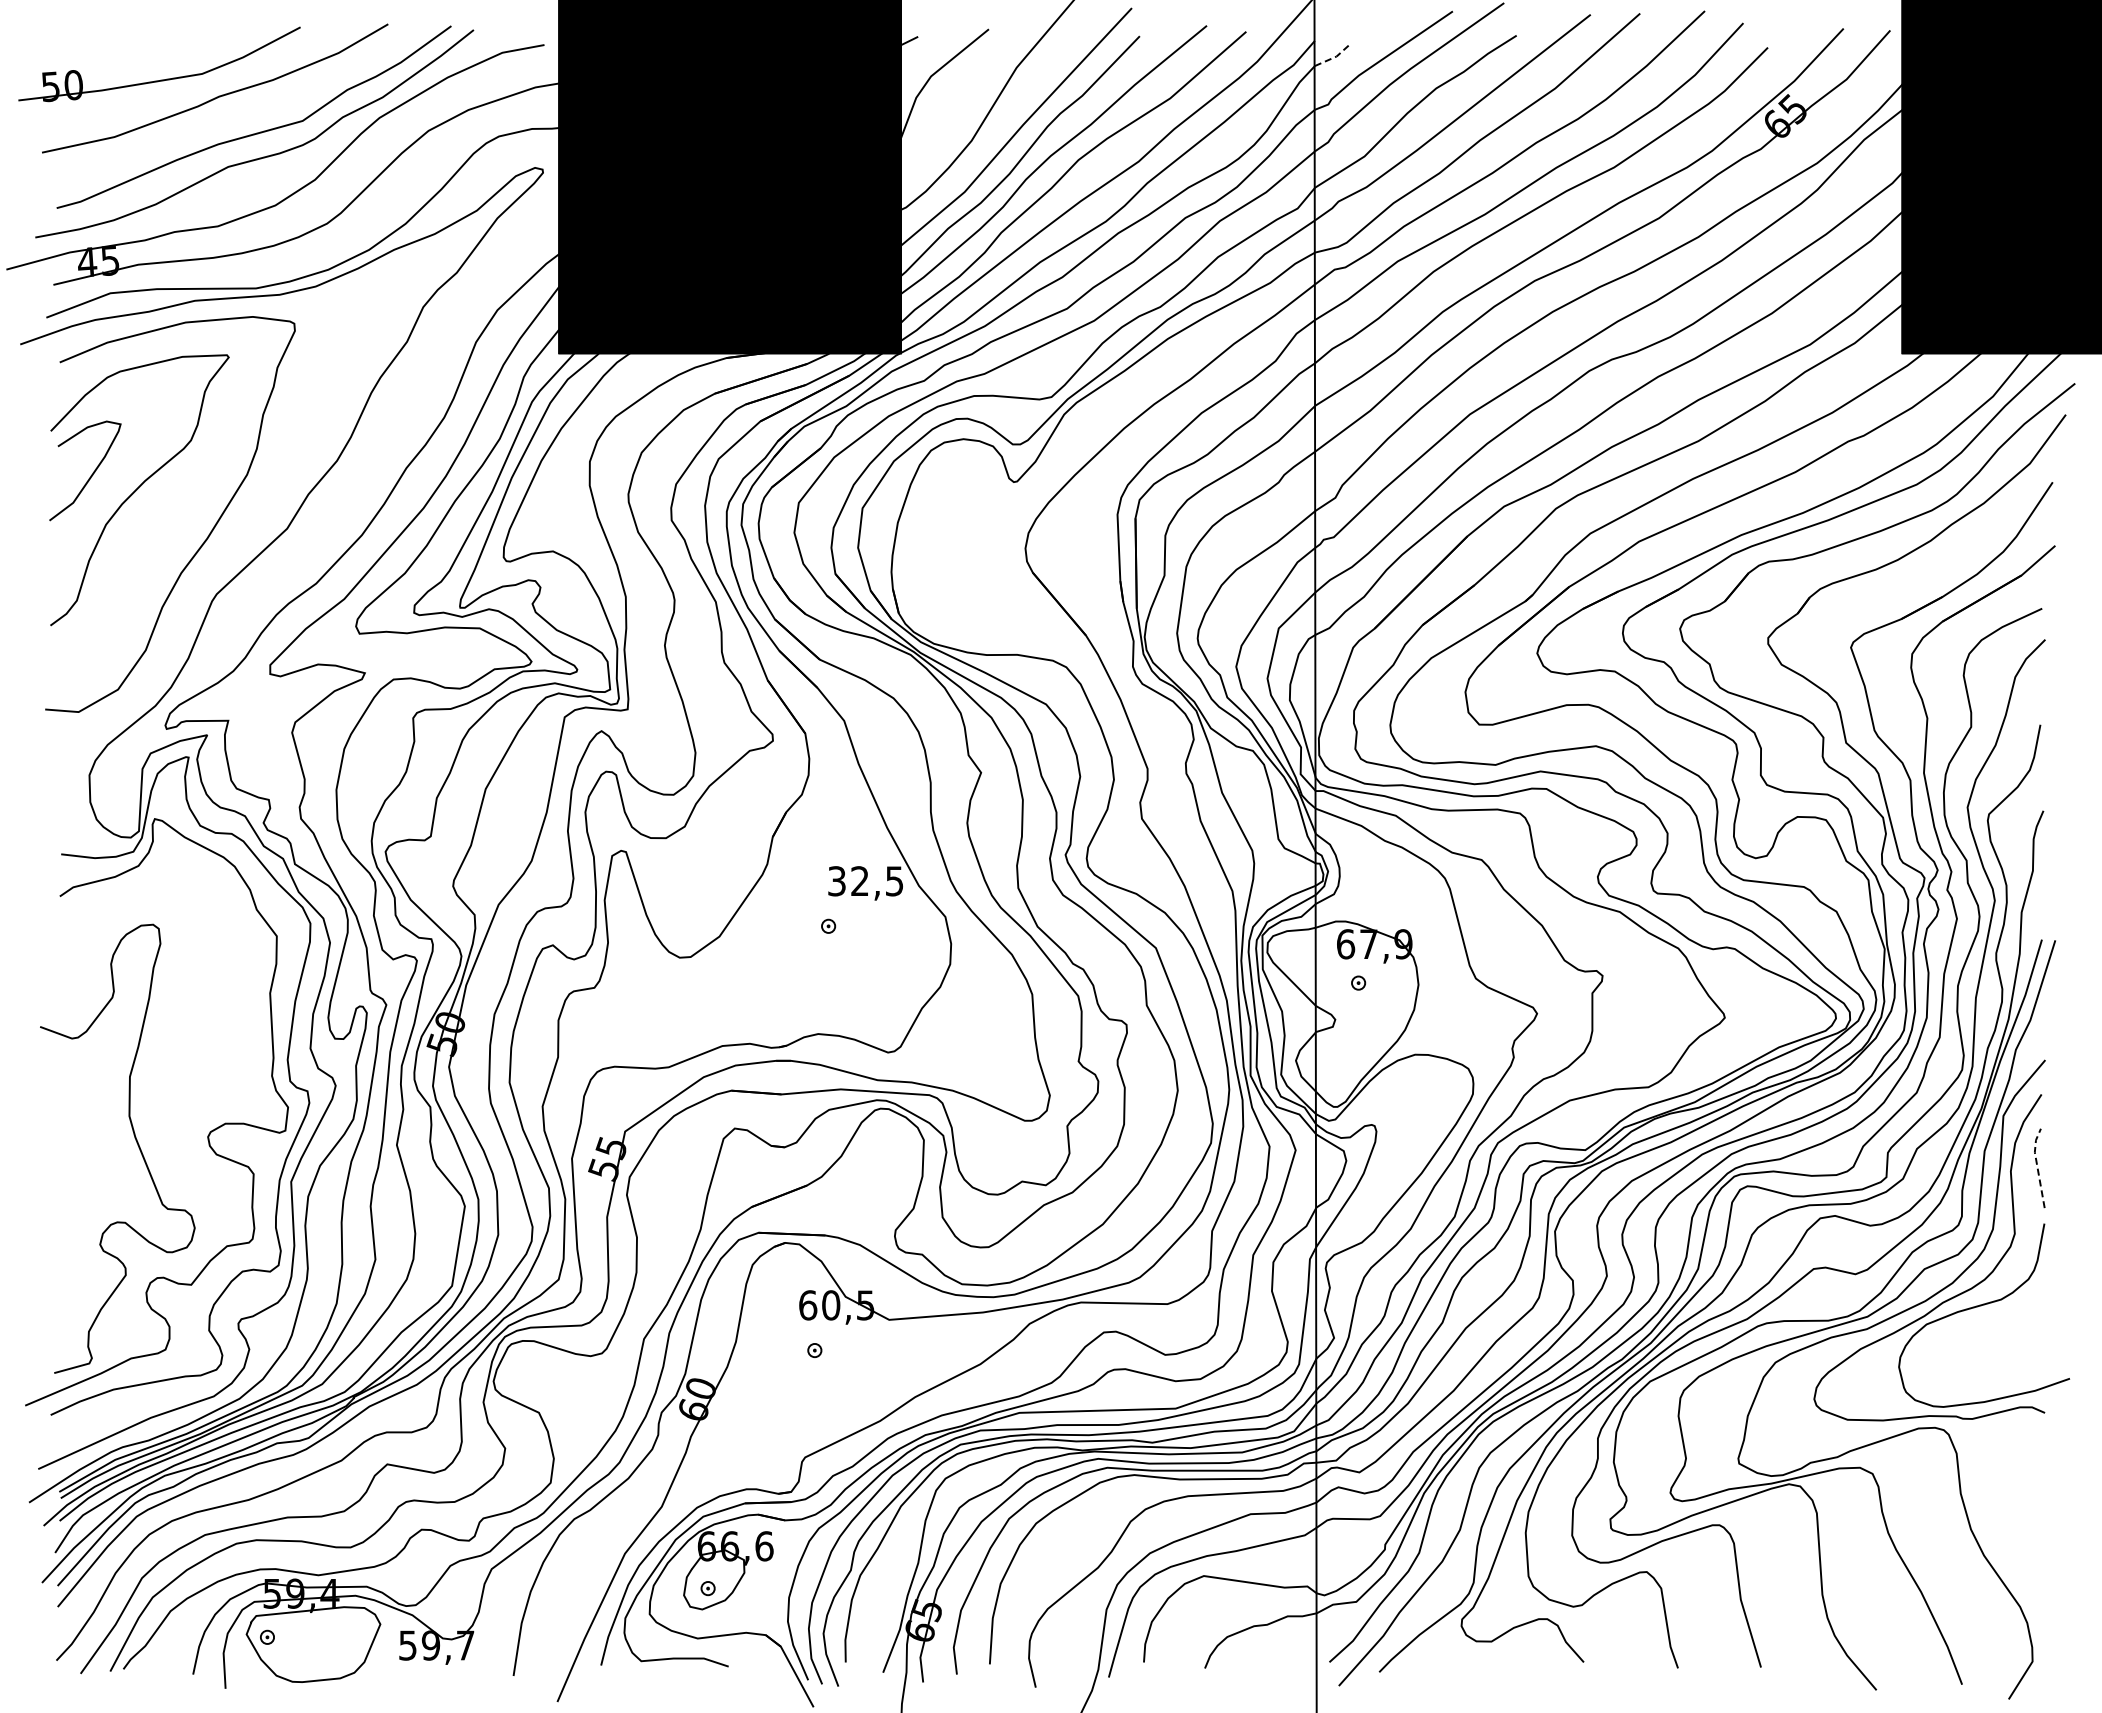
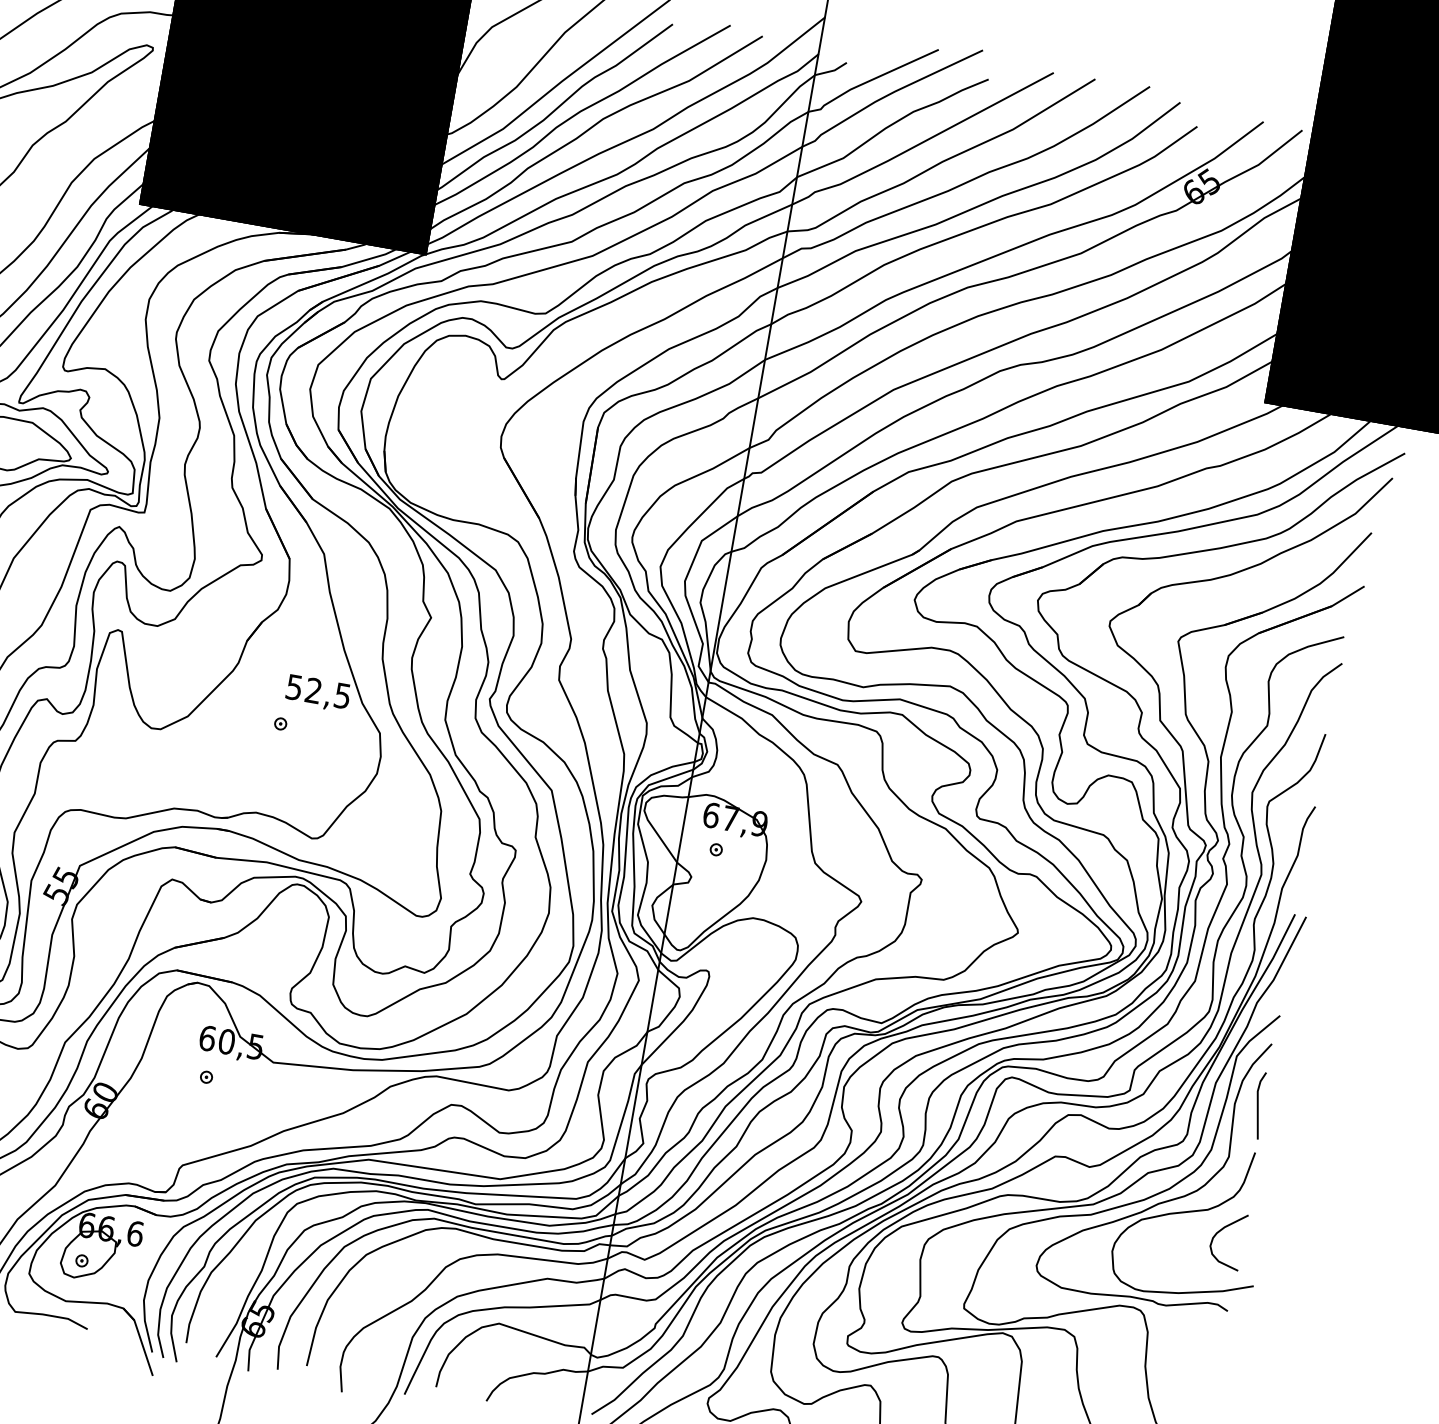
line: (1333, 57) -> (831, 70), dashed -> solid
text: (836, 880) -> (294, 686), 32,5 -> 52,5
line: (2037, 1165) -> (1258, 1102), dashed -> solid
curve: (2020, 1321) -> (1220, 1231), added

